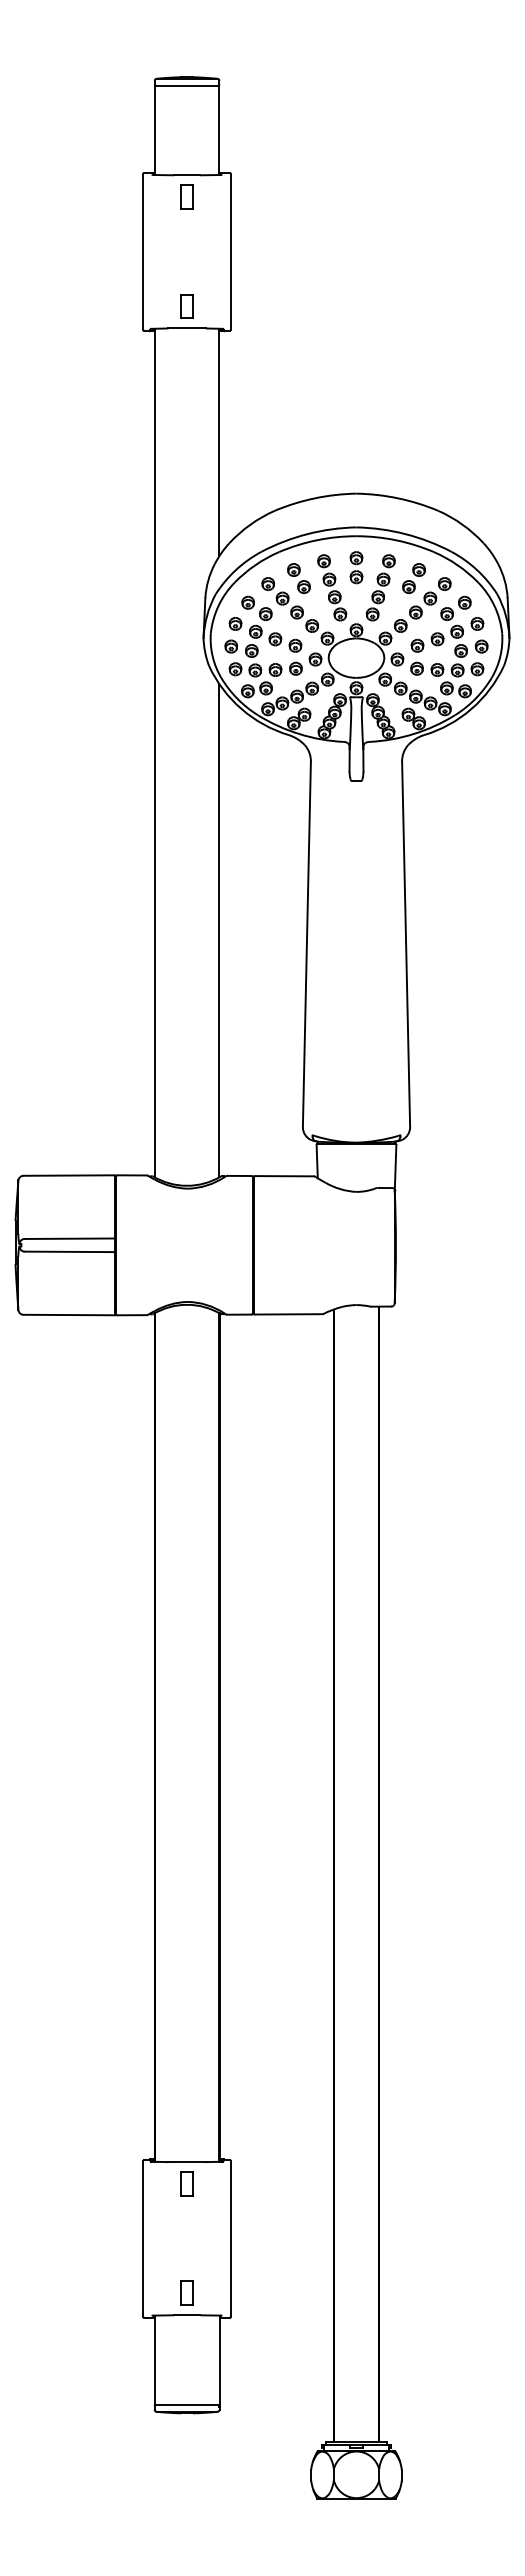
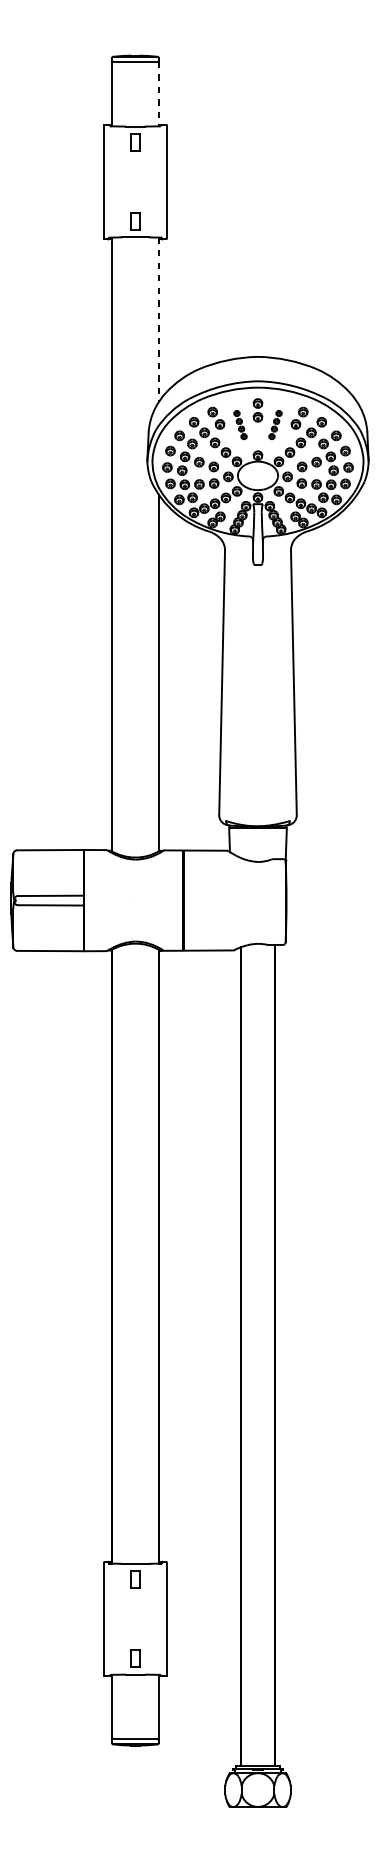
line: (219, 130) -> (158, 94), solid -> dashed
line: (219, 442) -> (158, 319), solid -> dashed
part: (332, 587) -> (240, 424), size x0.6
part: (380, 587) -> (275, 424), size x0.6

